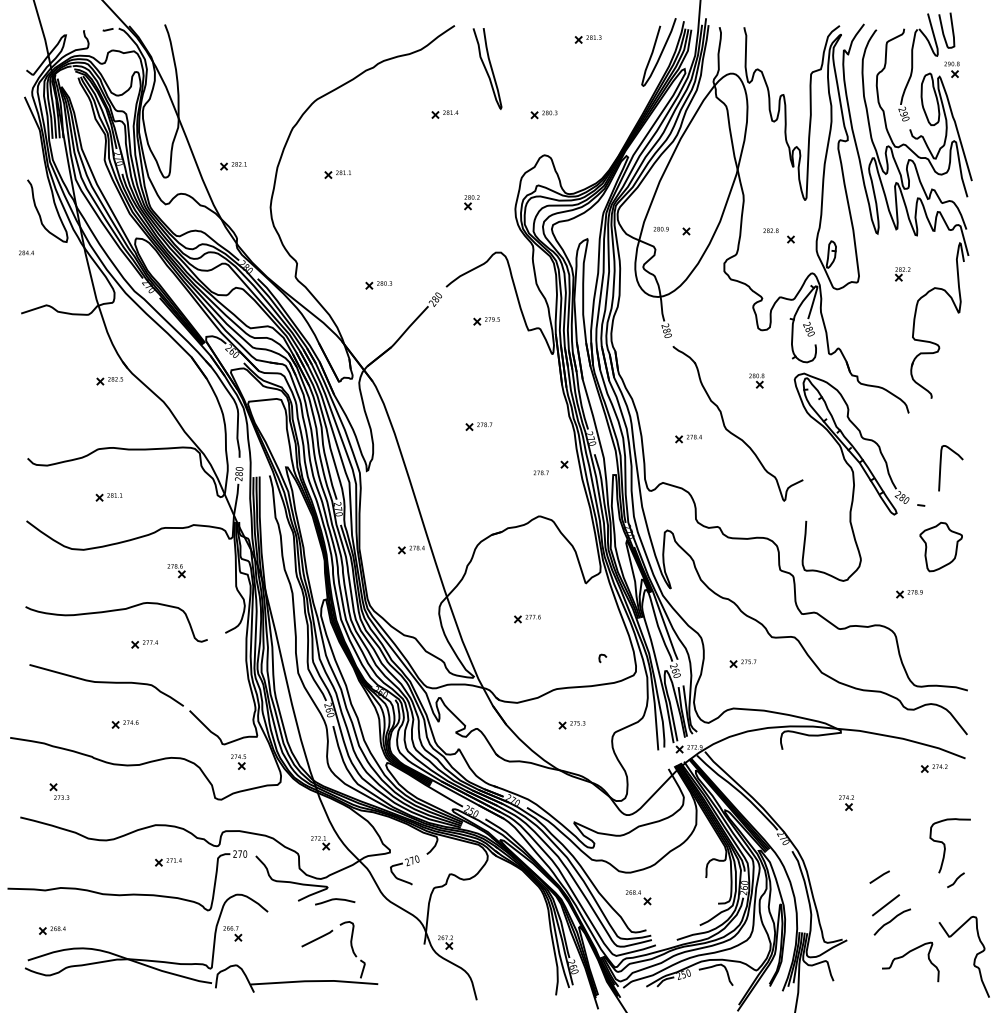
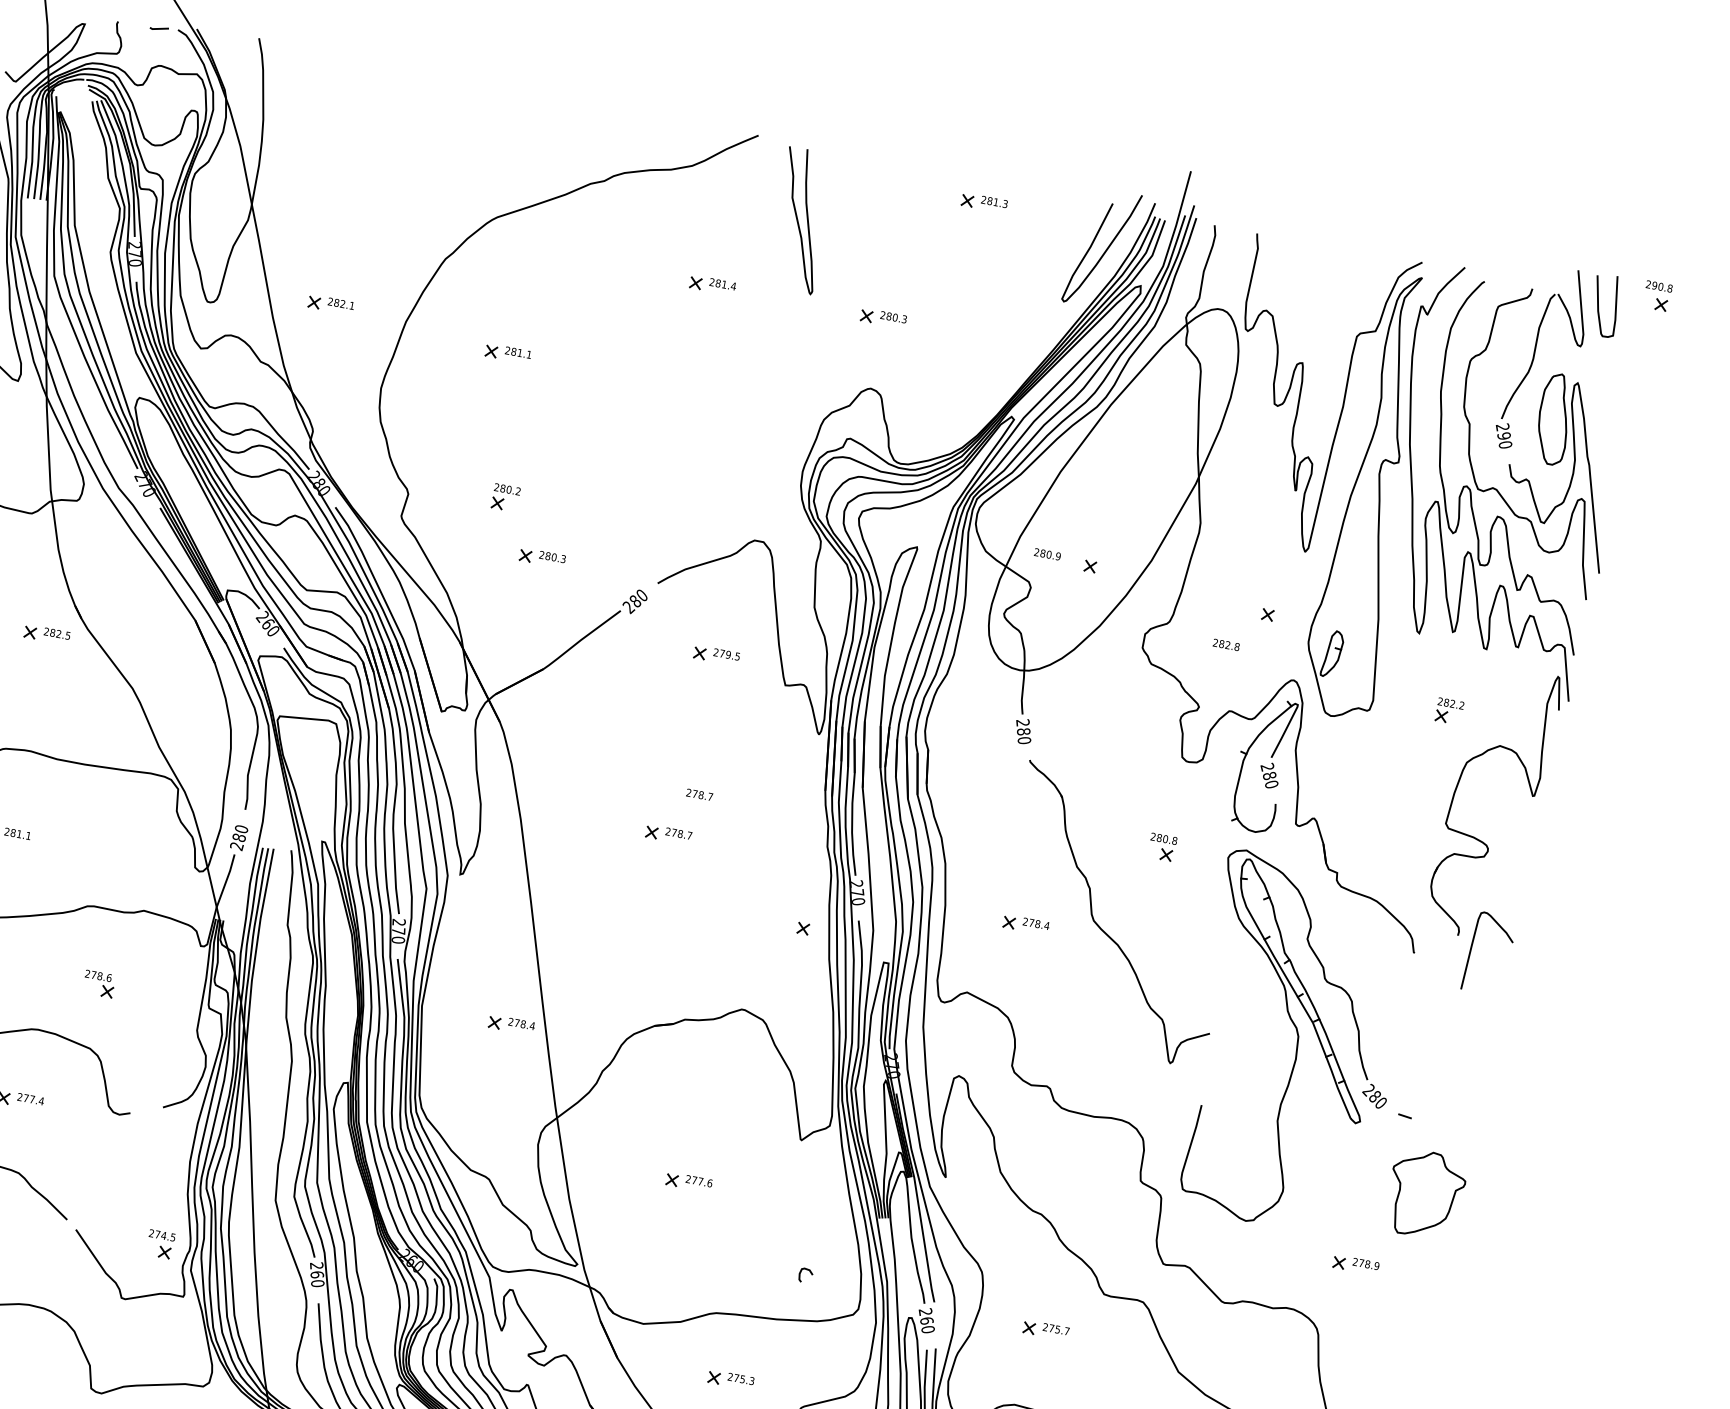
part: (951, 69) -> (1656, 295), moved
part: (471, 202) -> (504, 497), moved
text: (770, 230) -> (1225, 644), moved
curve: (941, 468) -> (1472, 950), moved
text: (540, 472) -> (698, 793), moved
part: (238, 761) -> (160, 1243), moved

